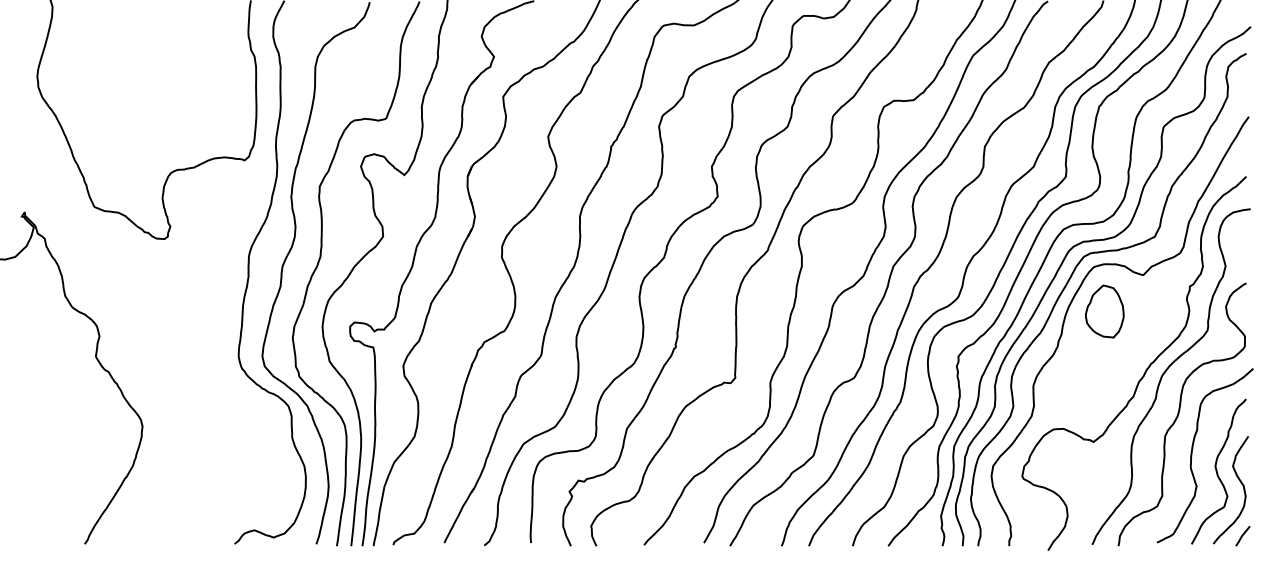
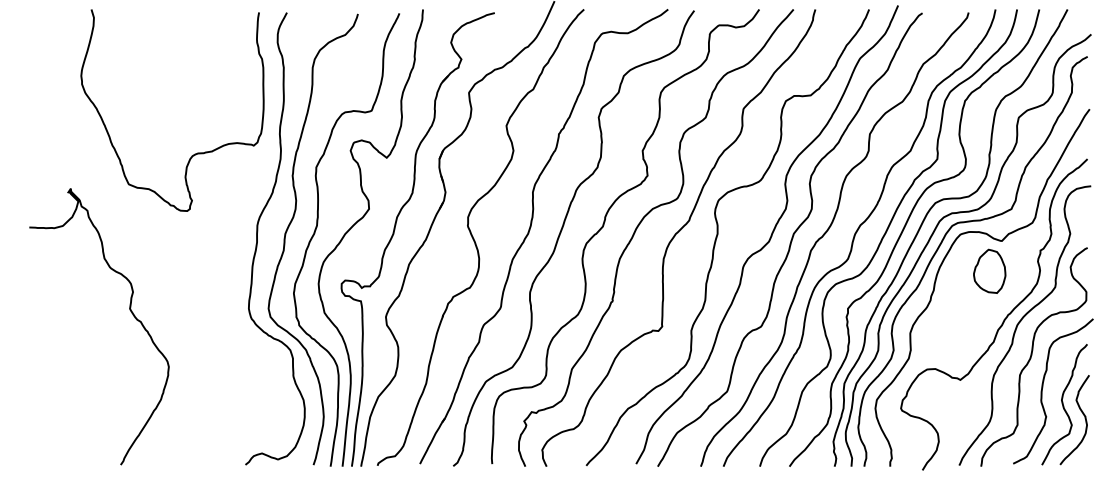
part: (1104, 310) -> (989, 270), moved
line: (1242, 535) -> (1084, 457), removed

